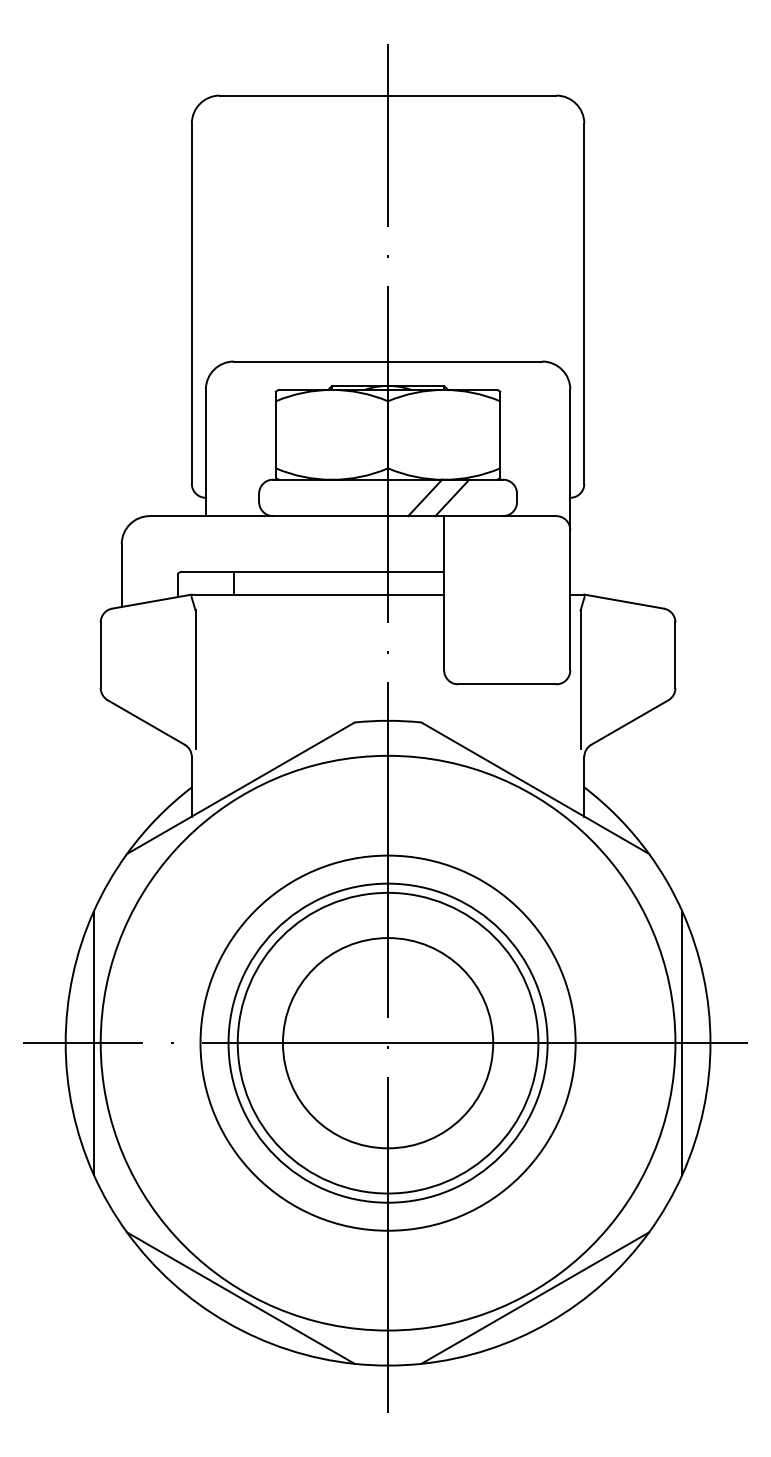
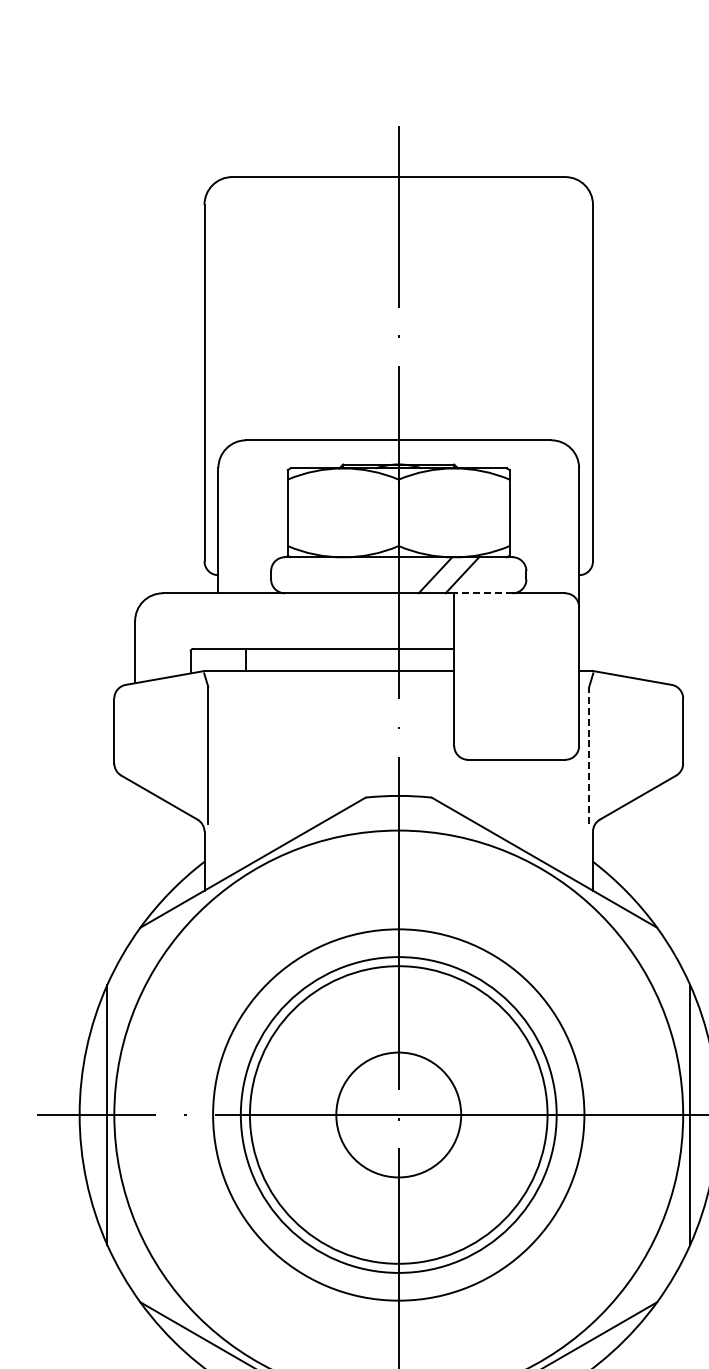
line: (473, 516) -> (483, 593), solid -> dashed
line: (580, 679) -> (589, 755), solid -> dashed
circle: (387, 1043) -> (398, 1115), size x0.6

